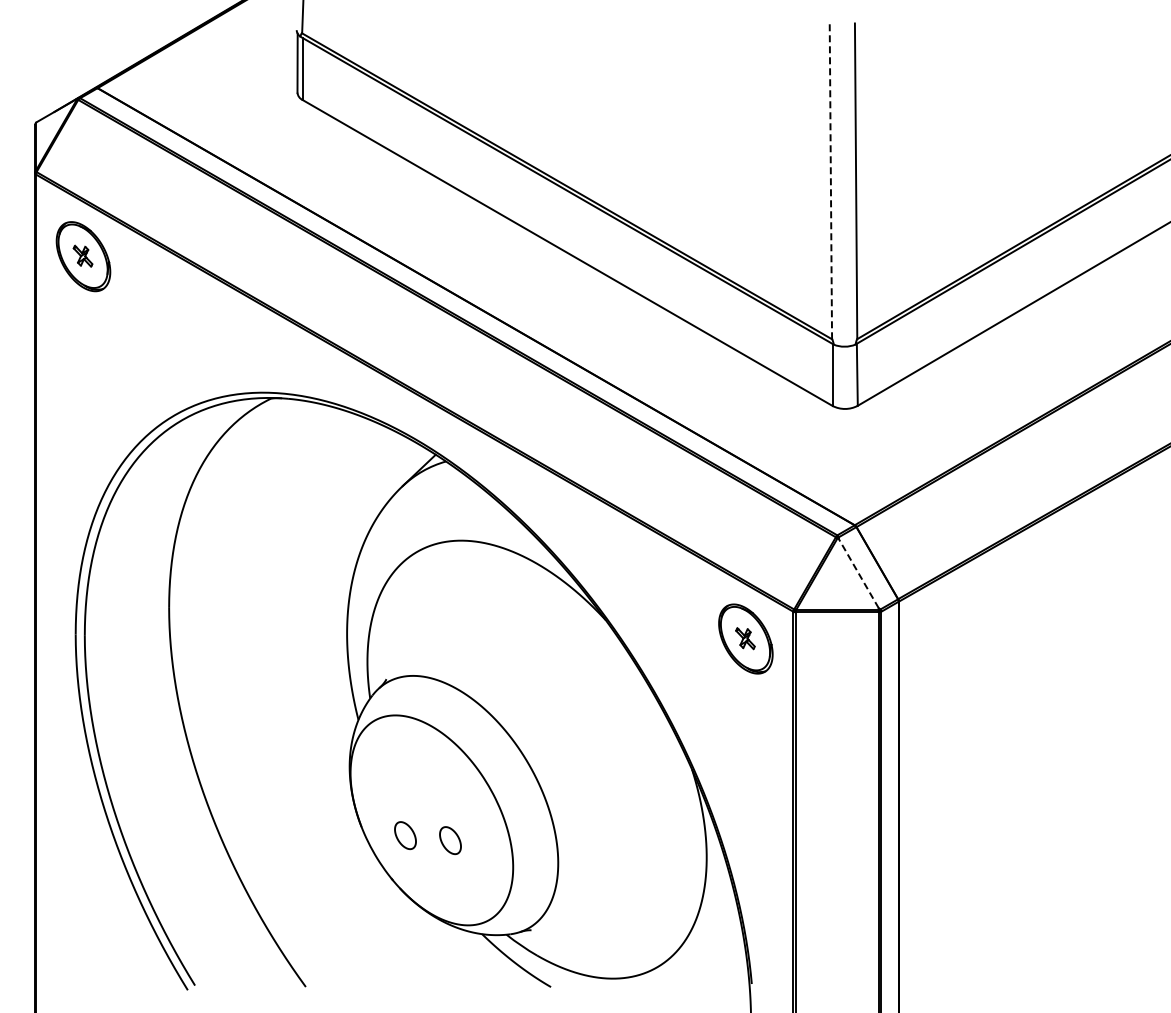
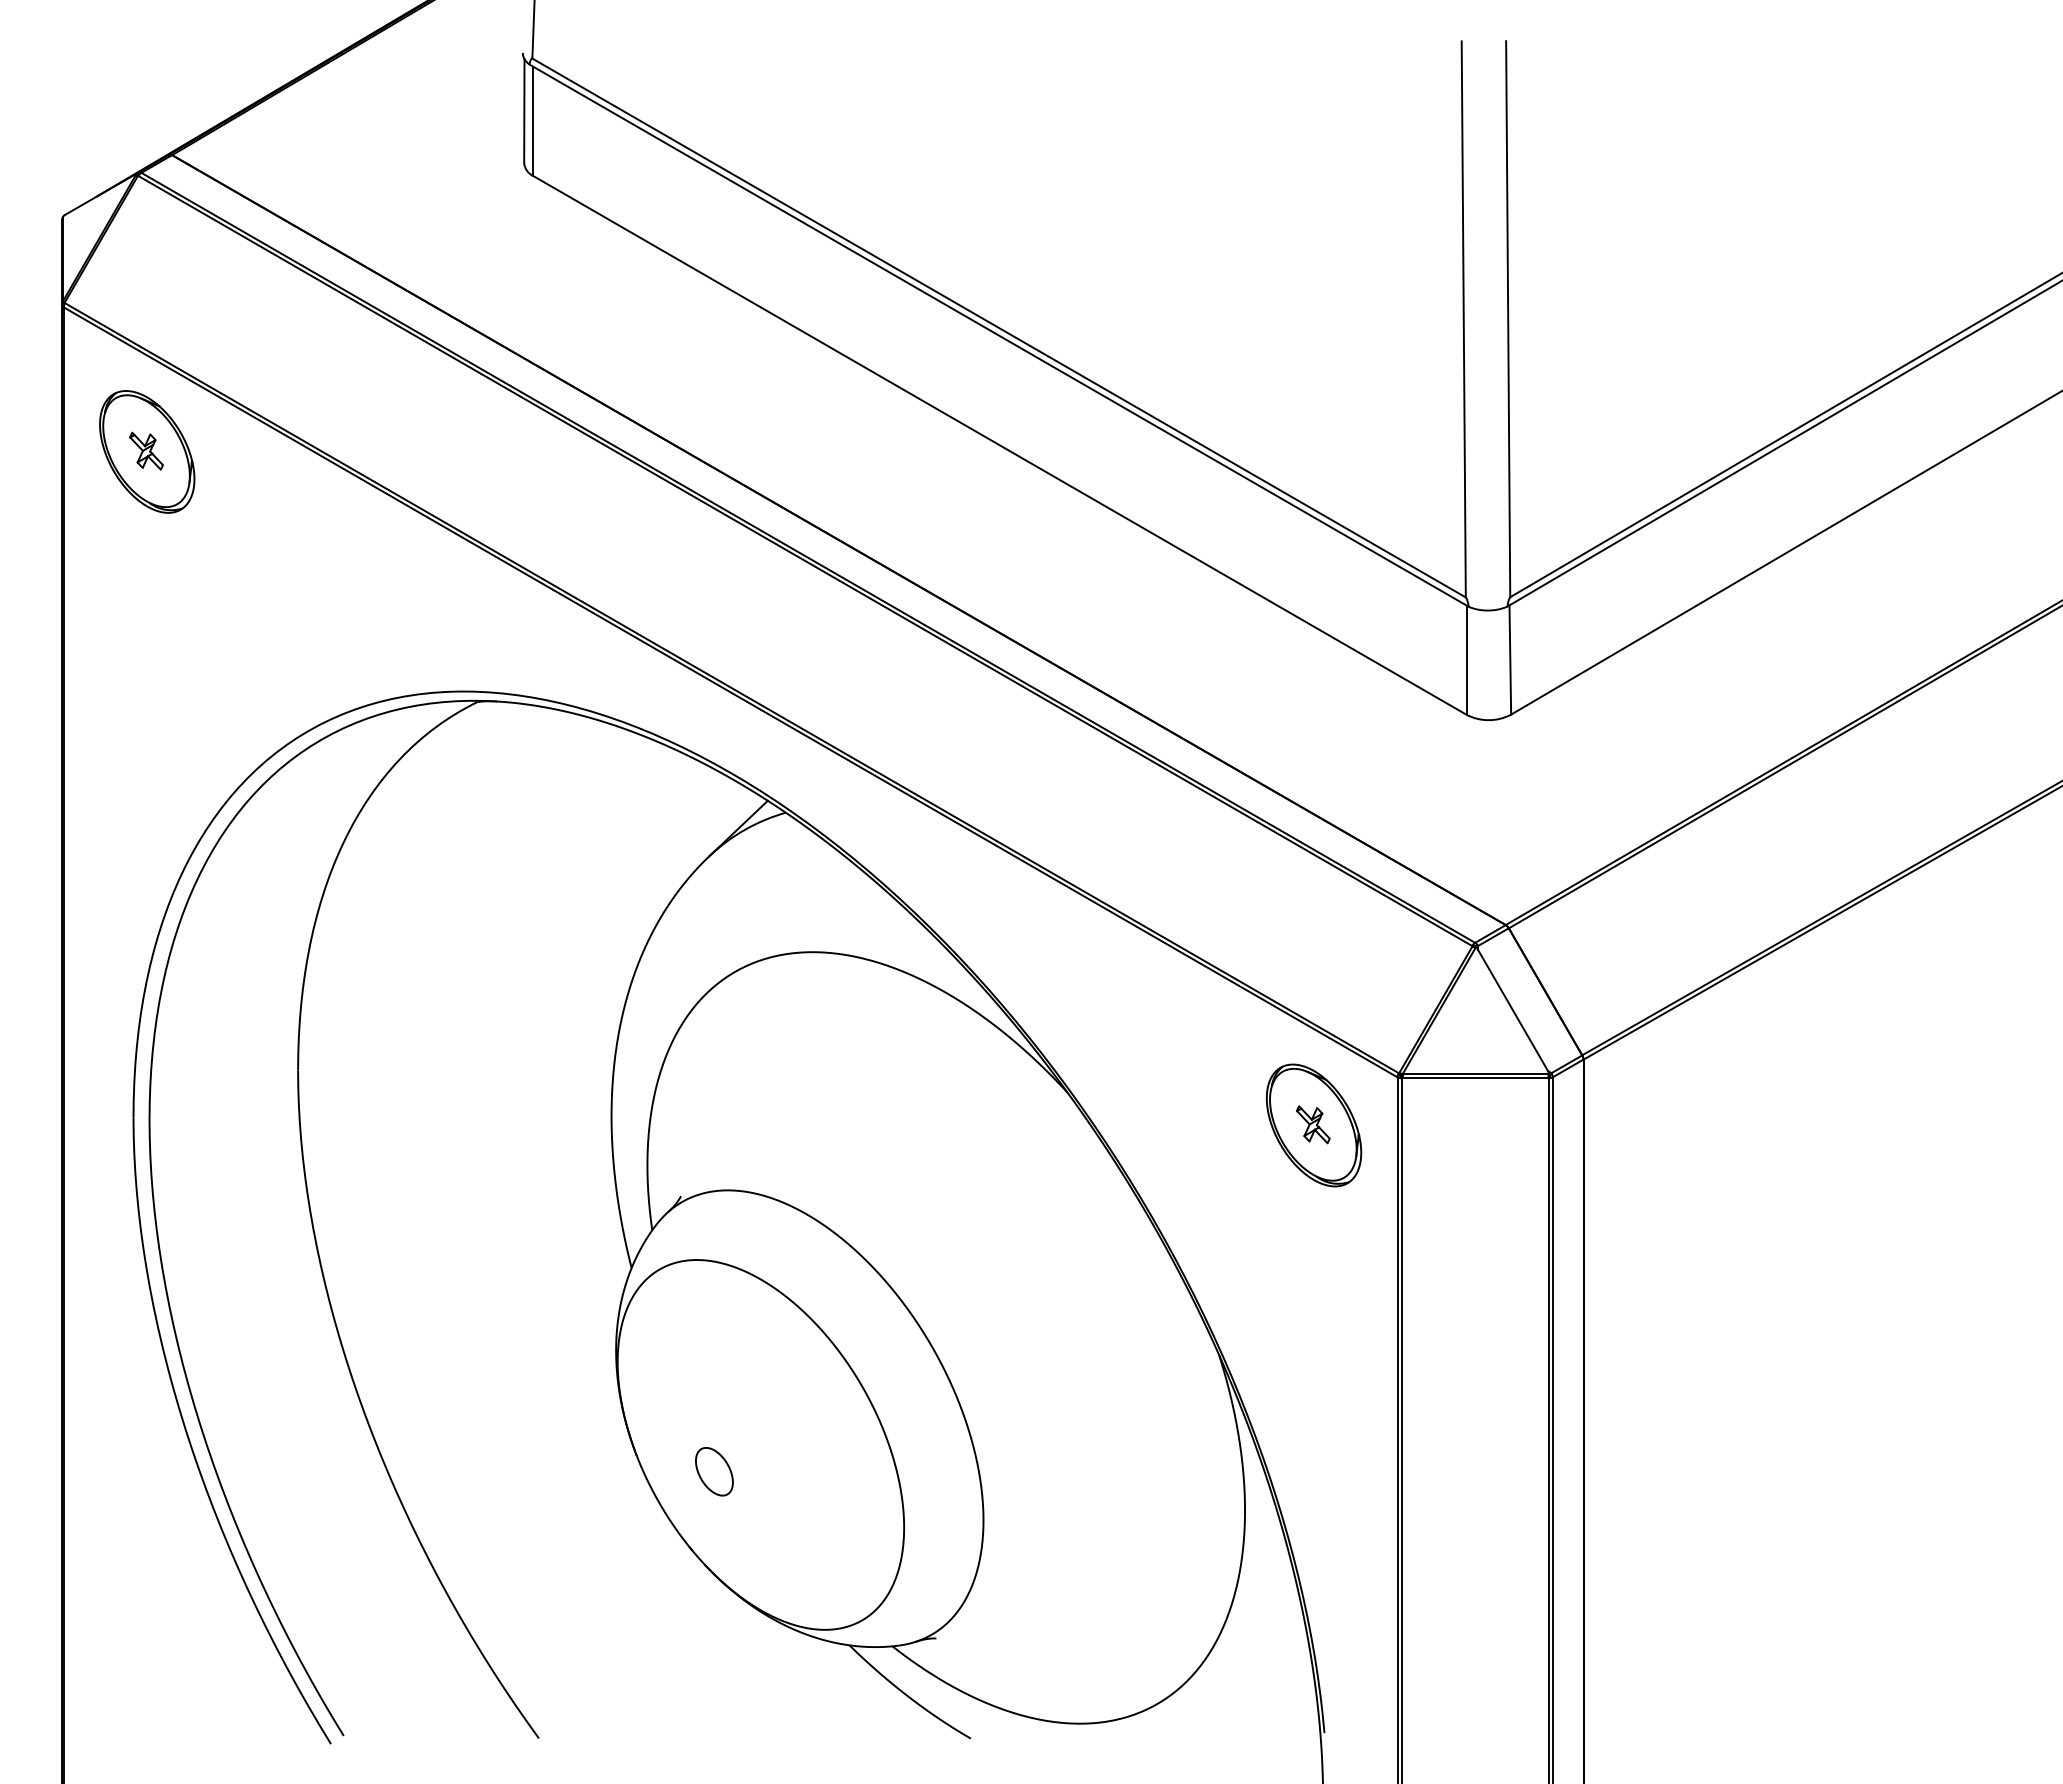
line: (830, 181) -> (1463, 319), dashed -> solid
line: (858, 573) -> (1512, 1010), dashed -> solid
part: (450, 840) -> (793, 1480), removed

